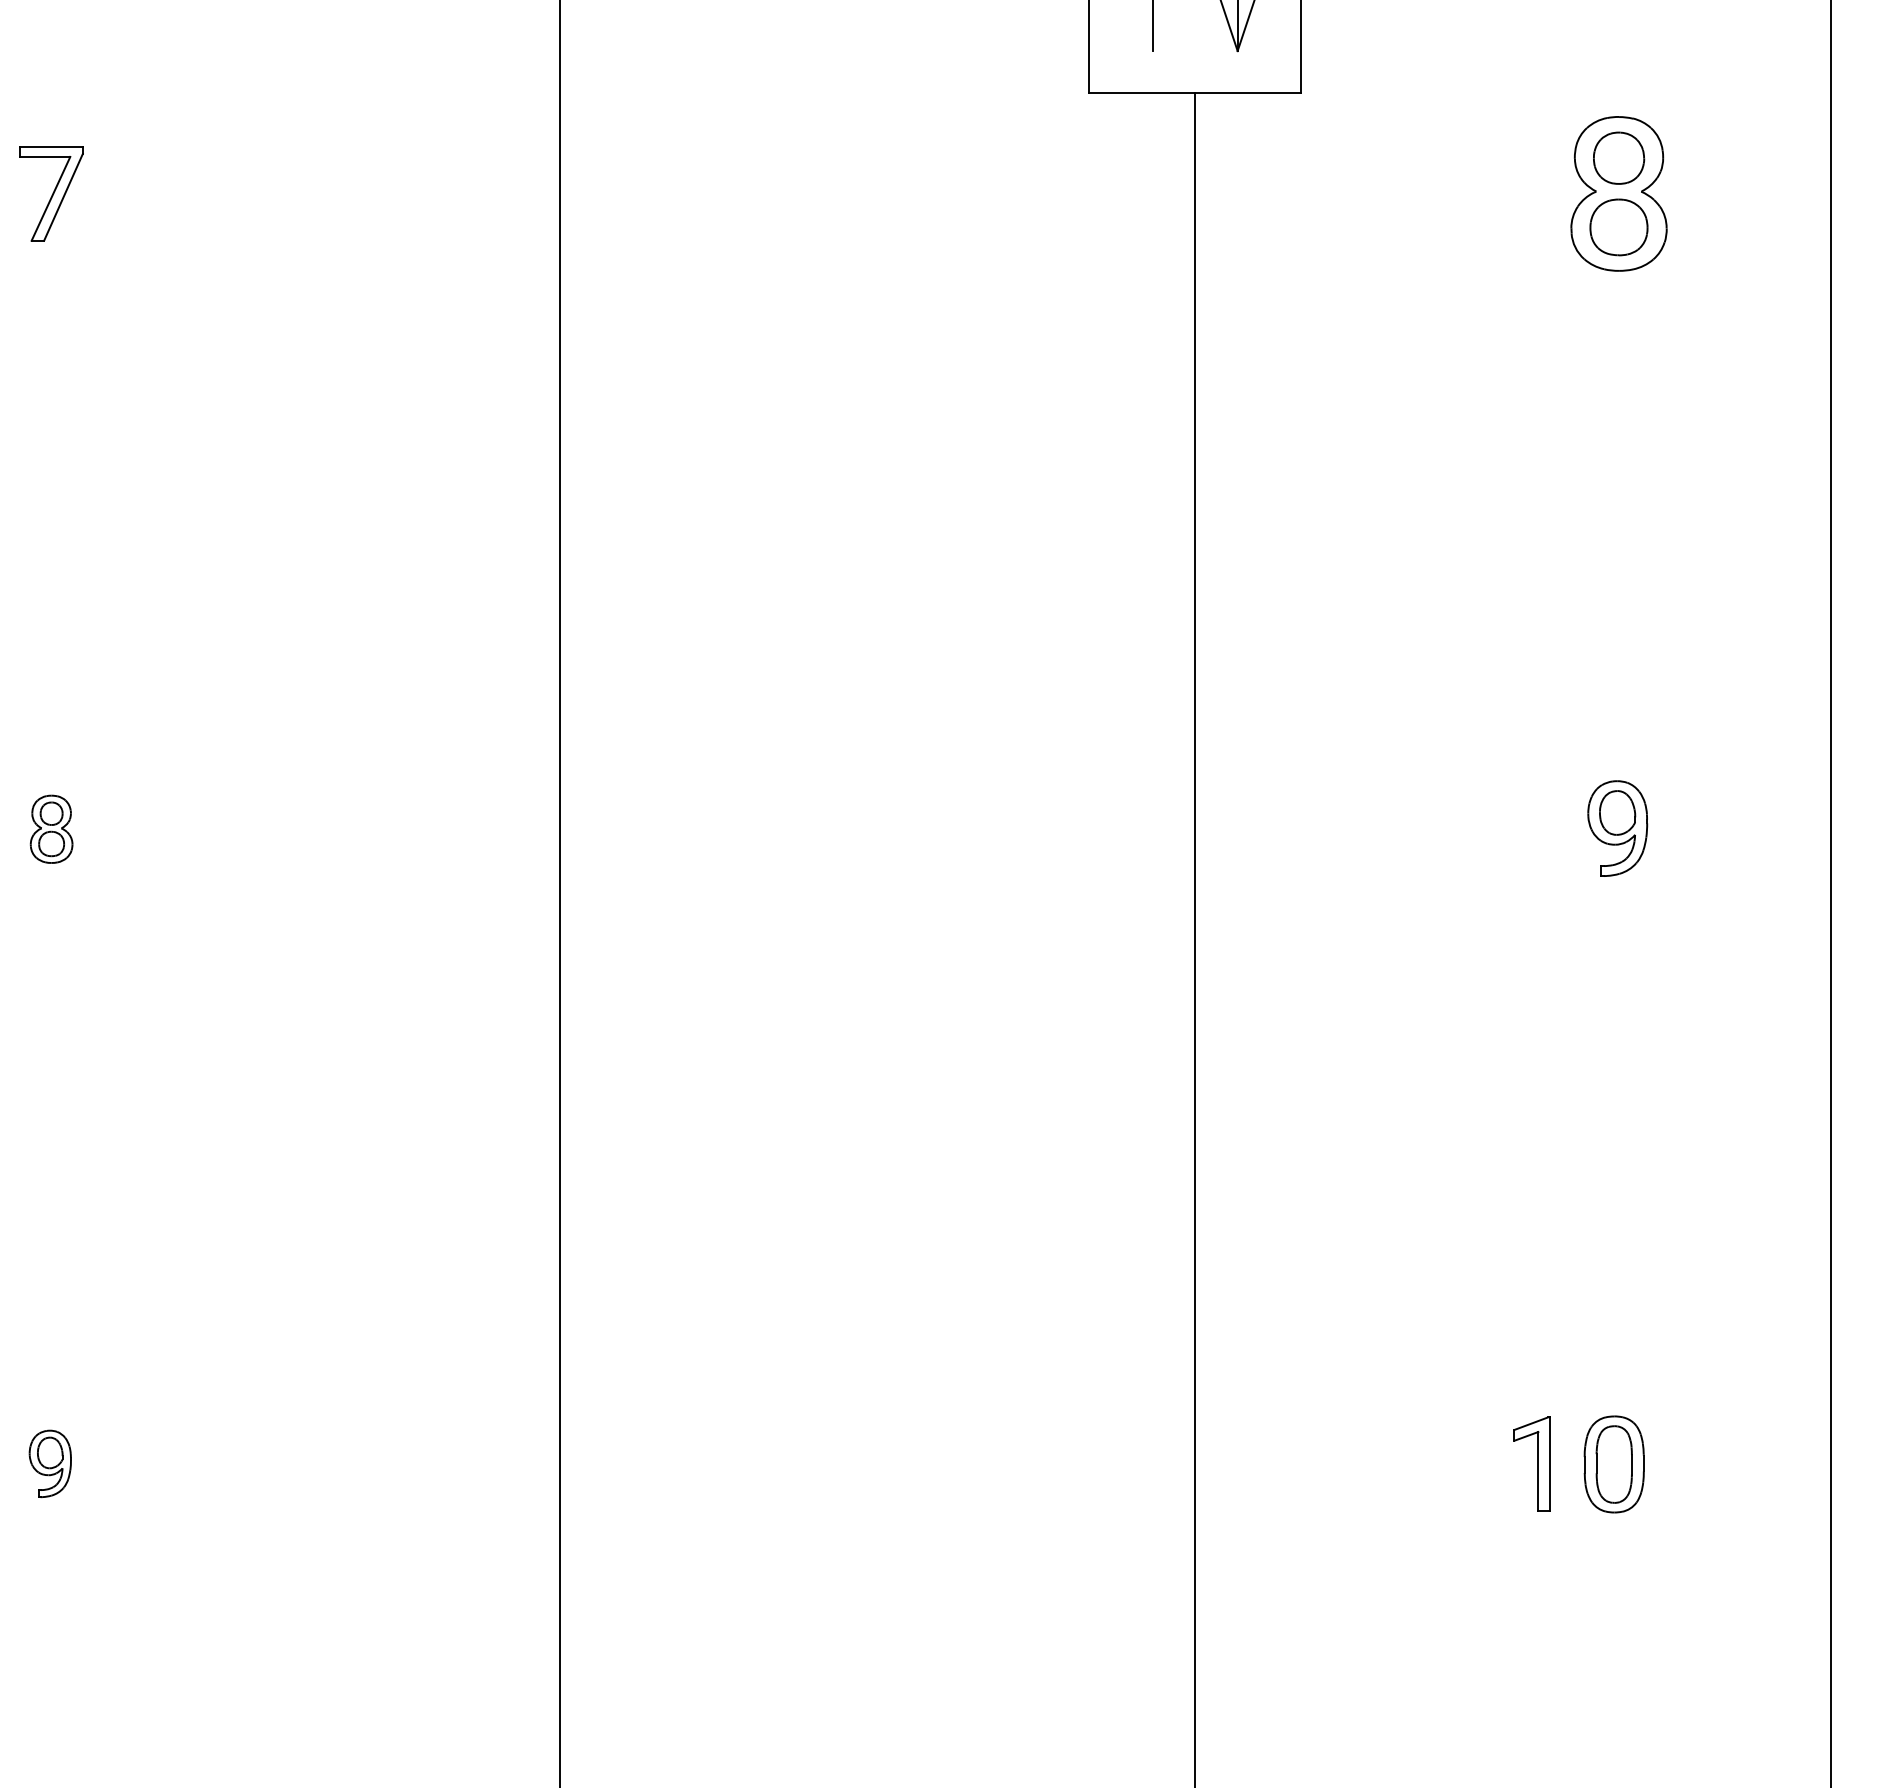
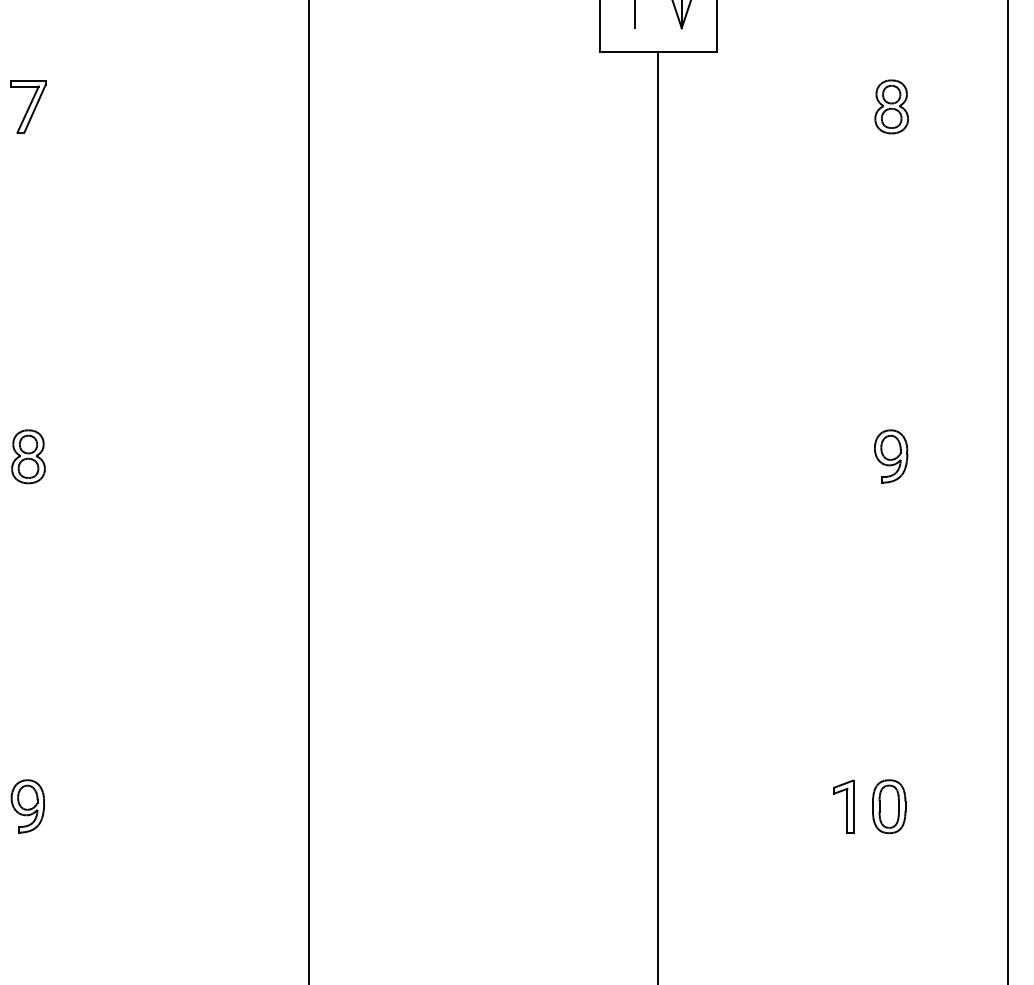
part: (1618, 193) -> (891, 106), size x0.62
part: (51, 828) -> (28, 456), size x1.43
part: (49, 1464) -> (27, 806), size x1.43

